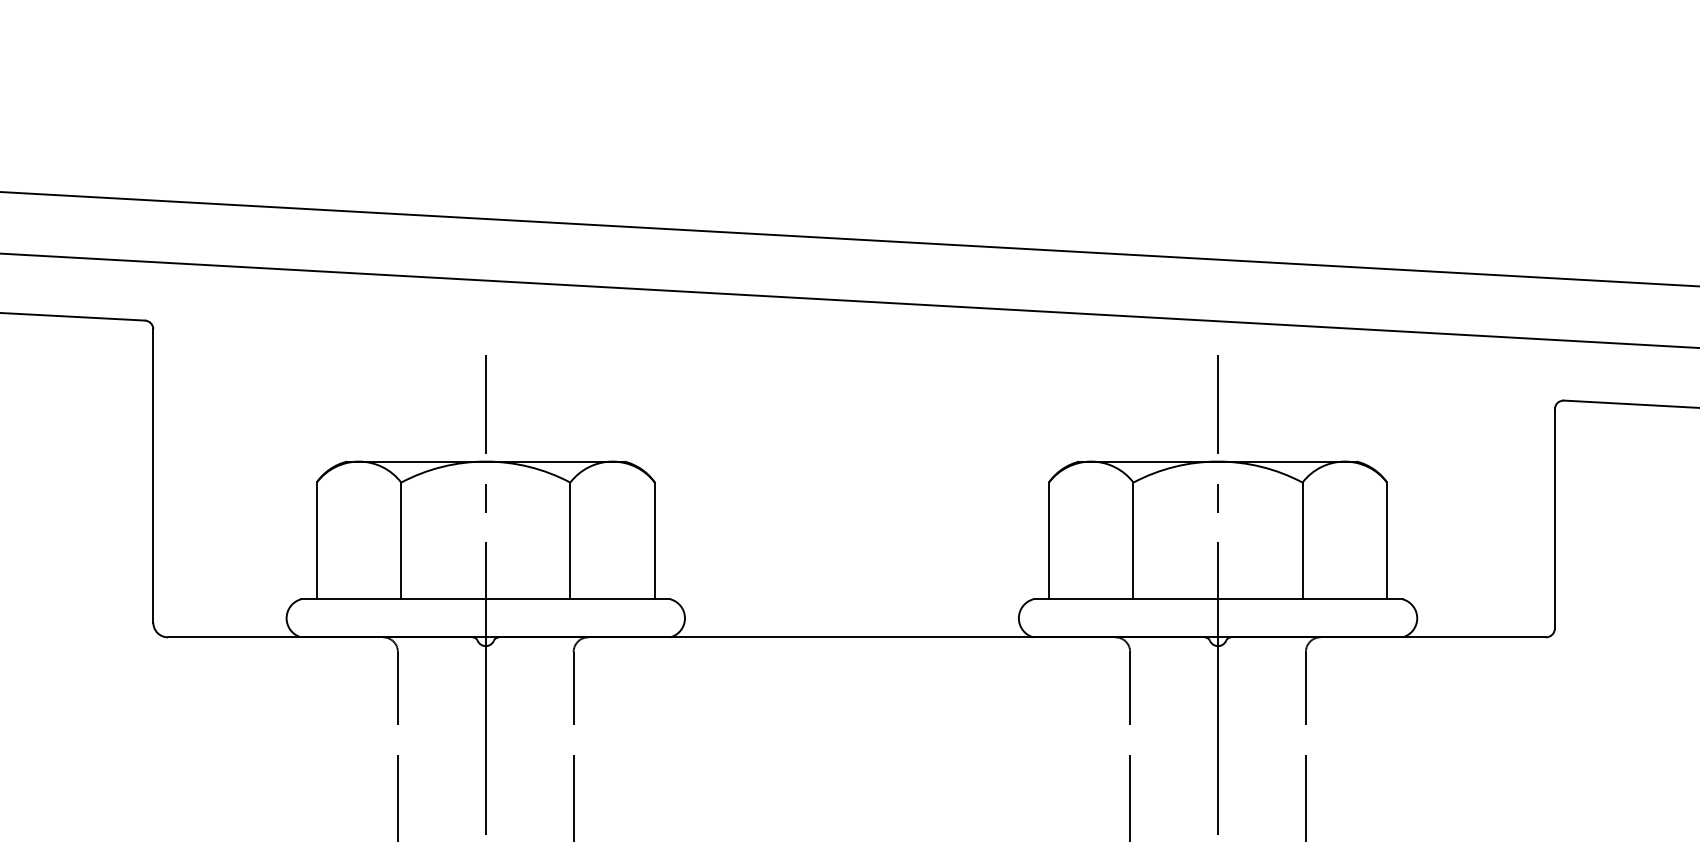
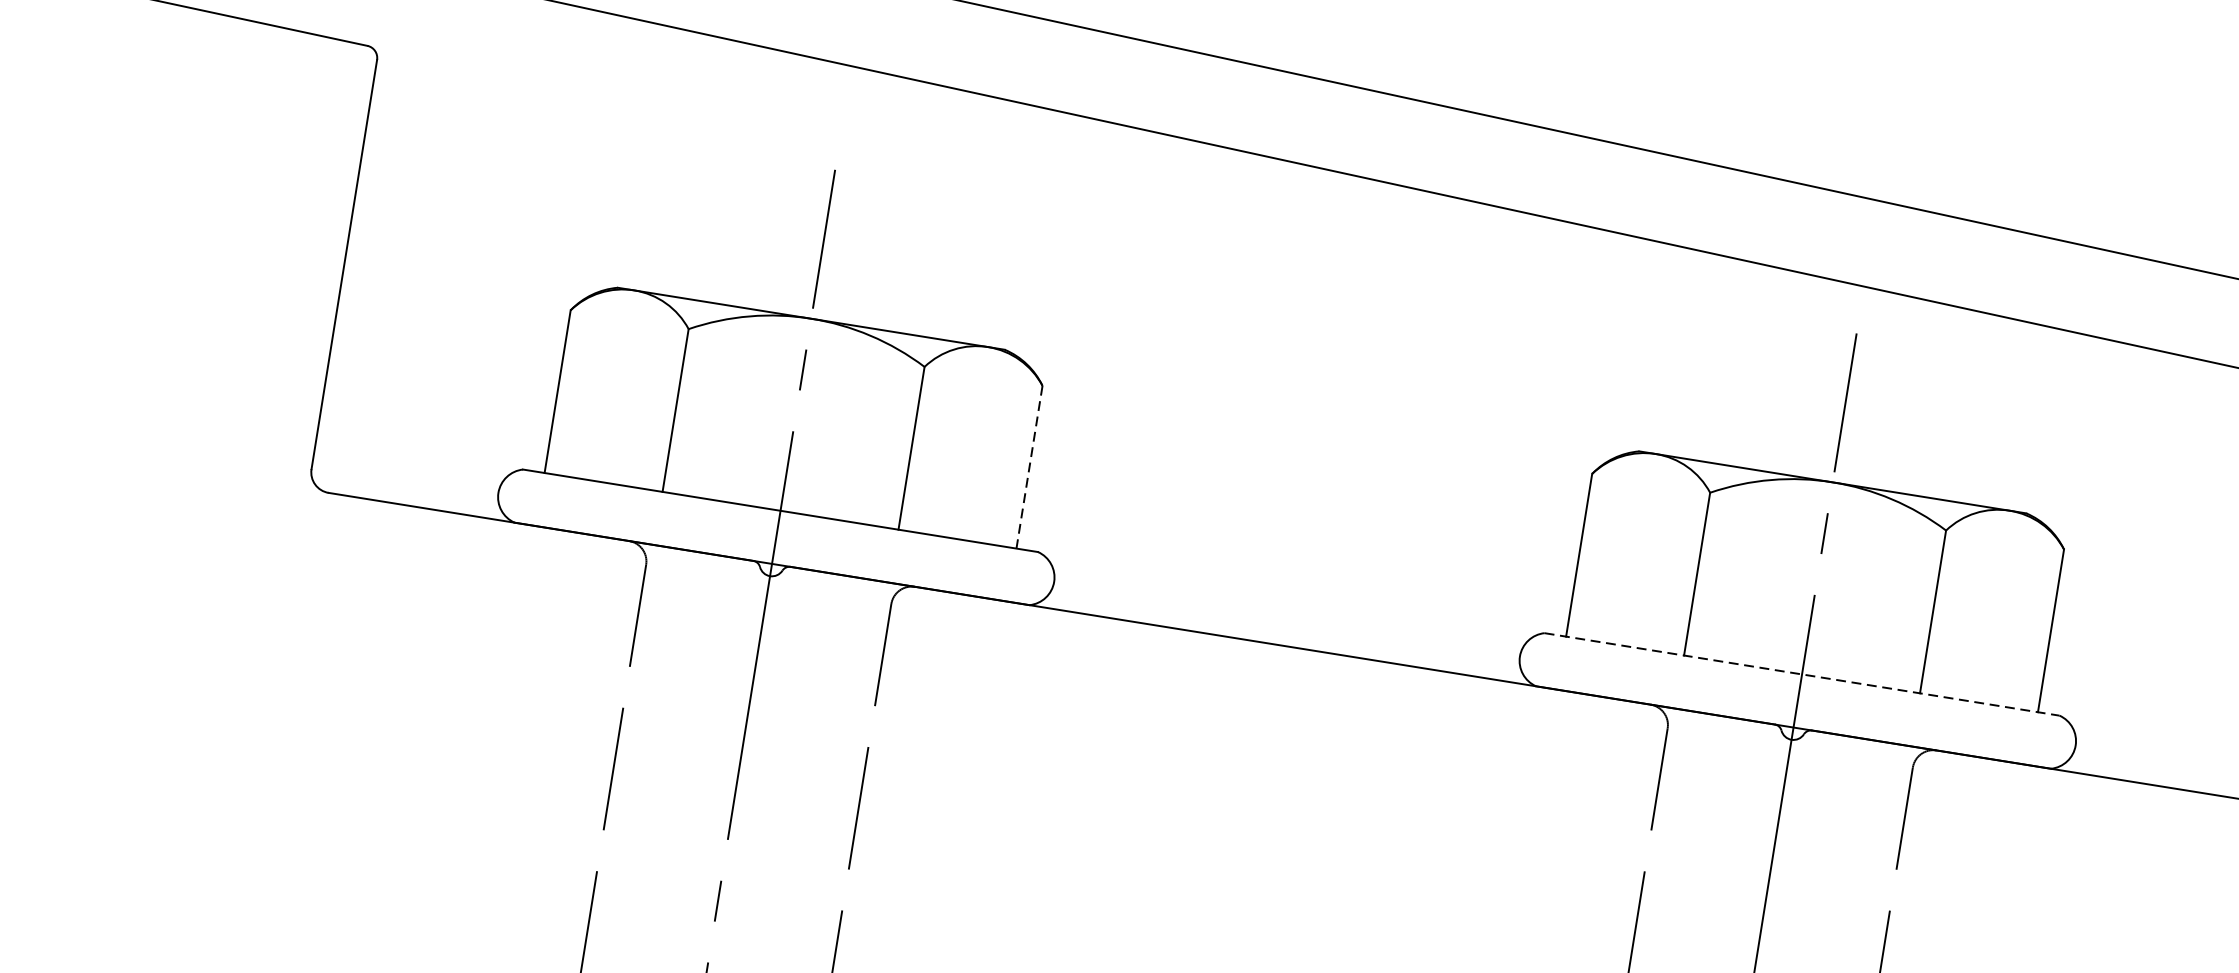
line: (654, 541) -> (1028, 467), solid -> dashed
line: (1218, 599) -> (1802, 674), solid -> dashed

